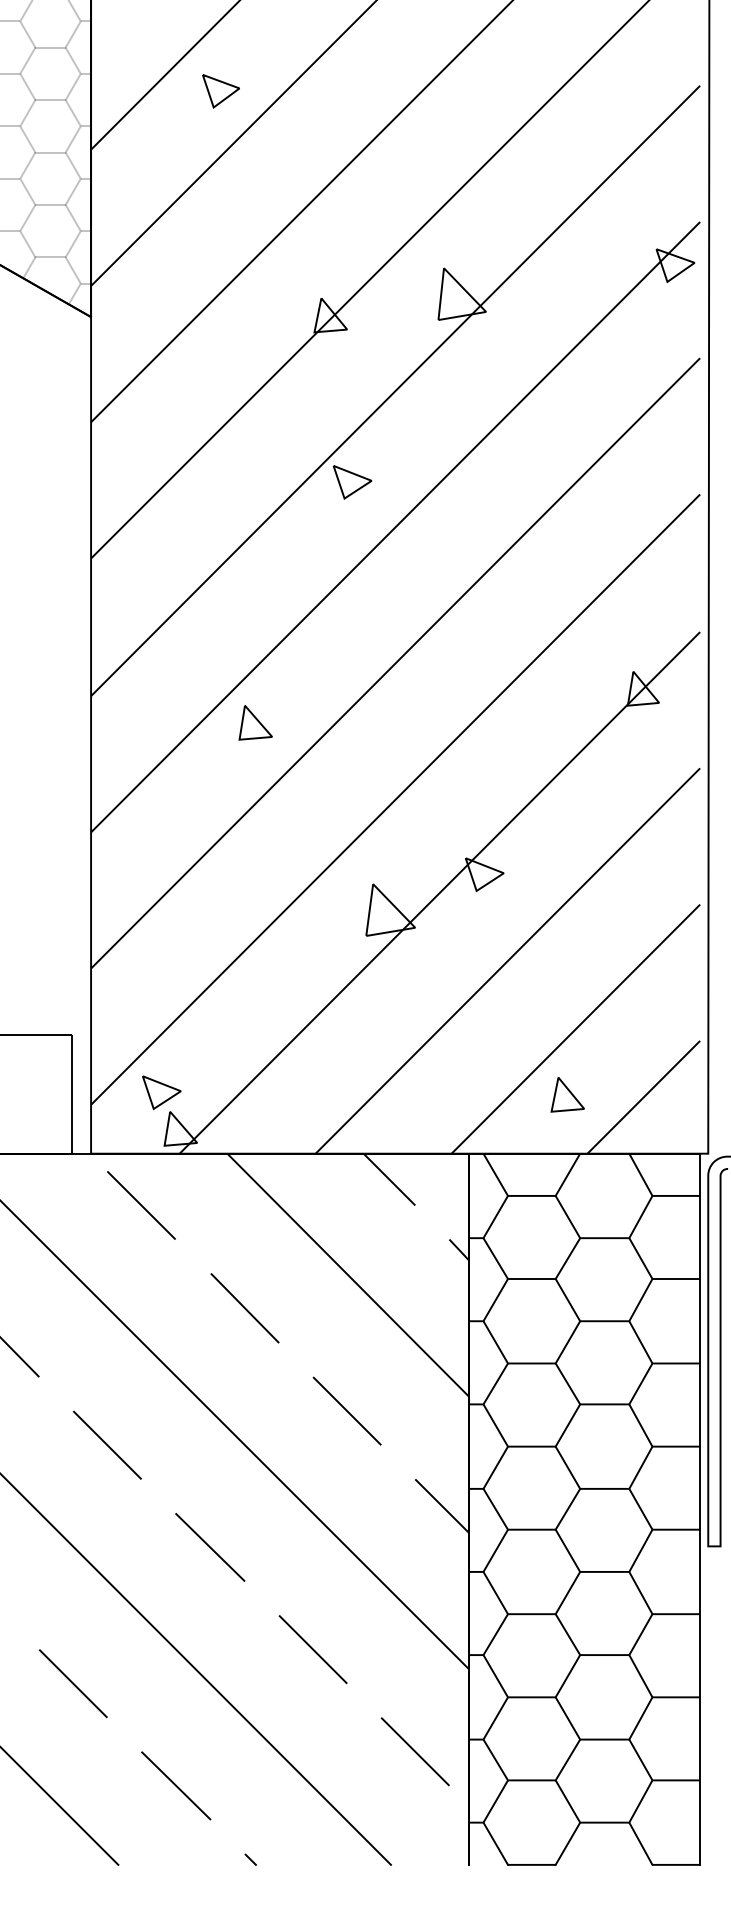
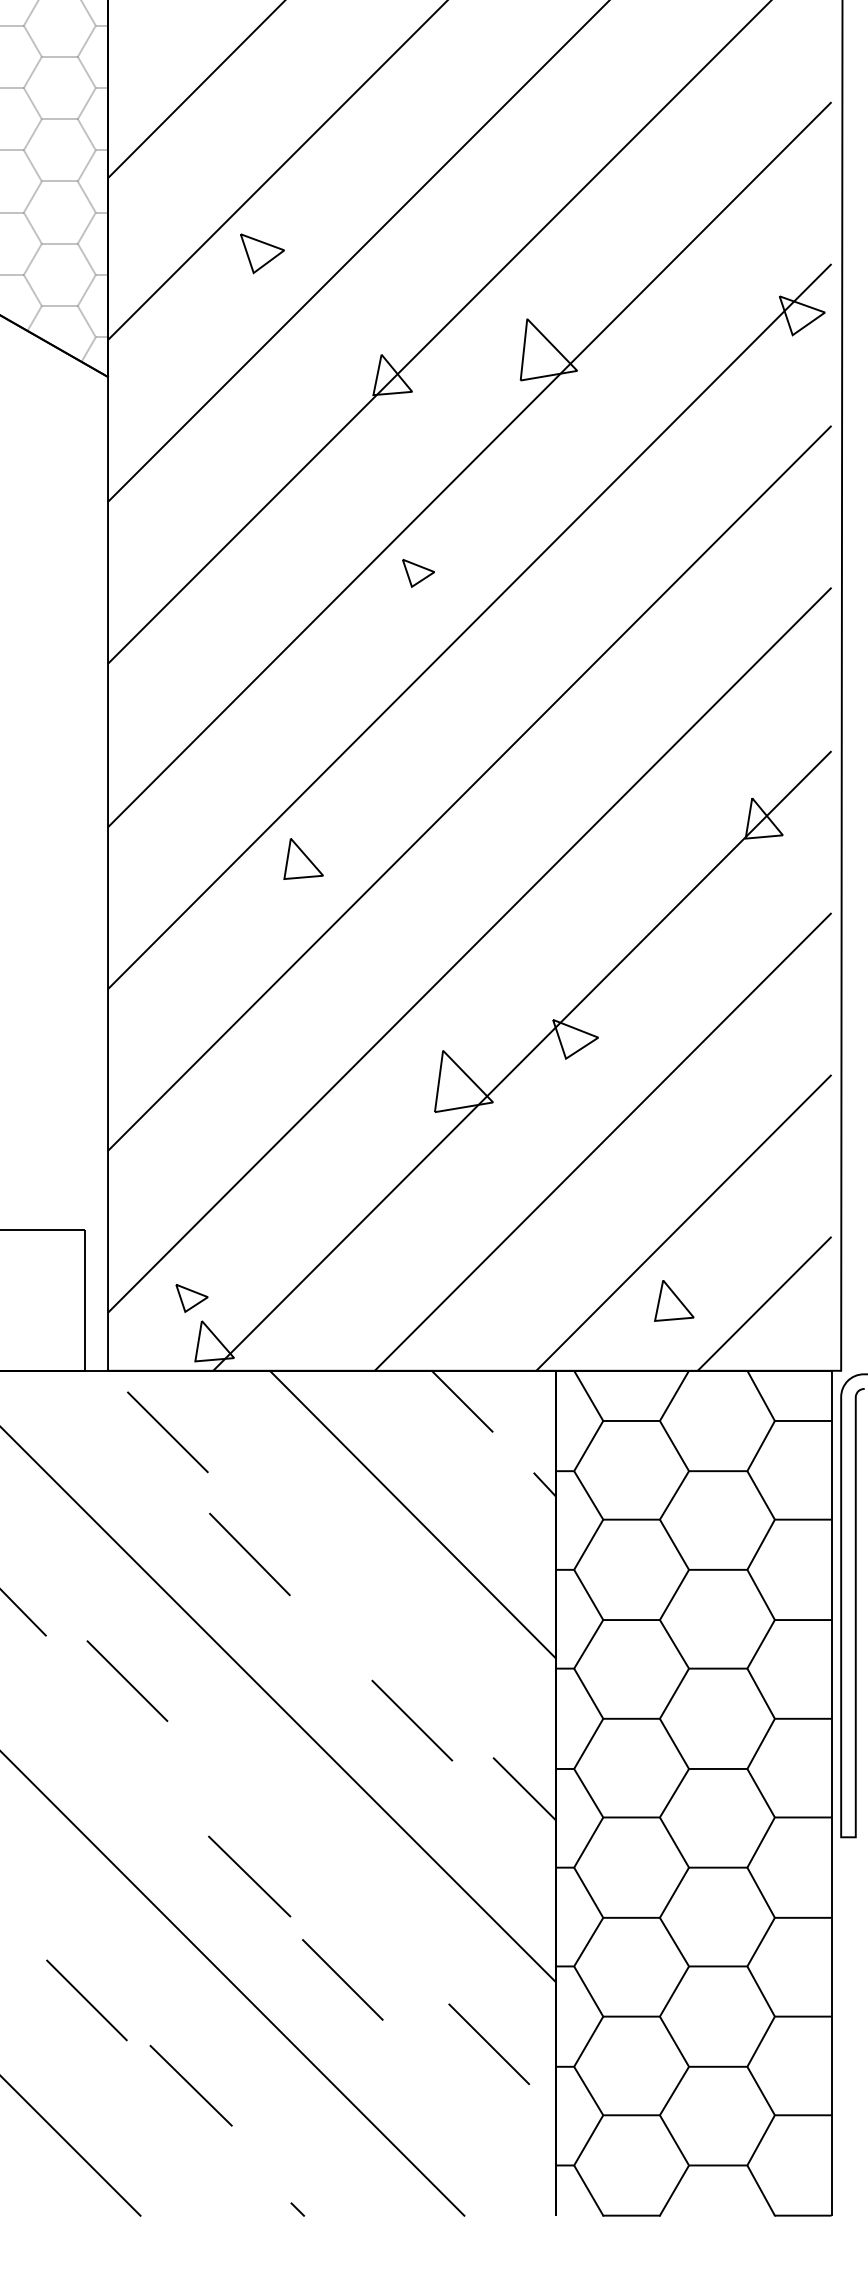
part: (221, 91) -> (262, 253), moved
part: (352, 482) -> (418, 573), size x0.7
part: (161, 1092) -> (191, 1298), size x0.7
line: (244, 1308) -> (249, 1554), moved
line: (347, 1411) -> (412, 1720), moved
line: (107, 1444) -> (127, 1680), moved
line: (210, 1547) -> (249, 1876), moved
line: (312, 1649) -> (342, 1979), moved
line: (414, 1751) -> (488, 2043), moved
line: (175, 1785) -> (190, 2085), moved

